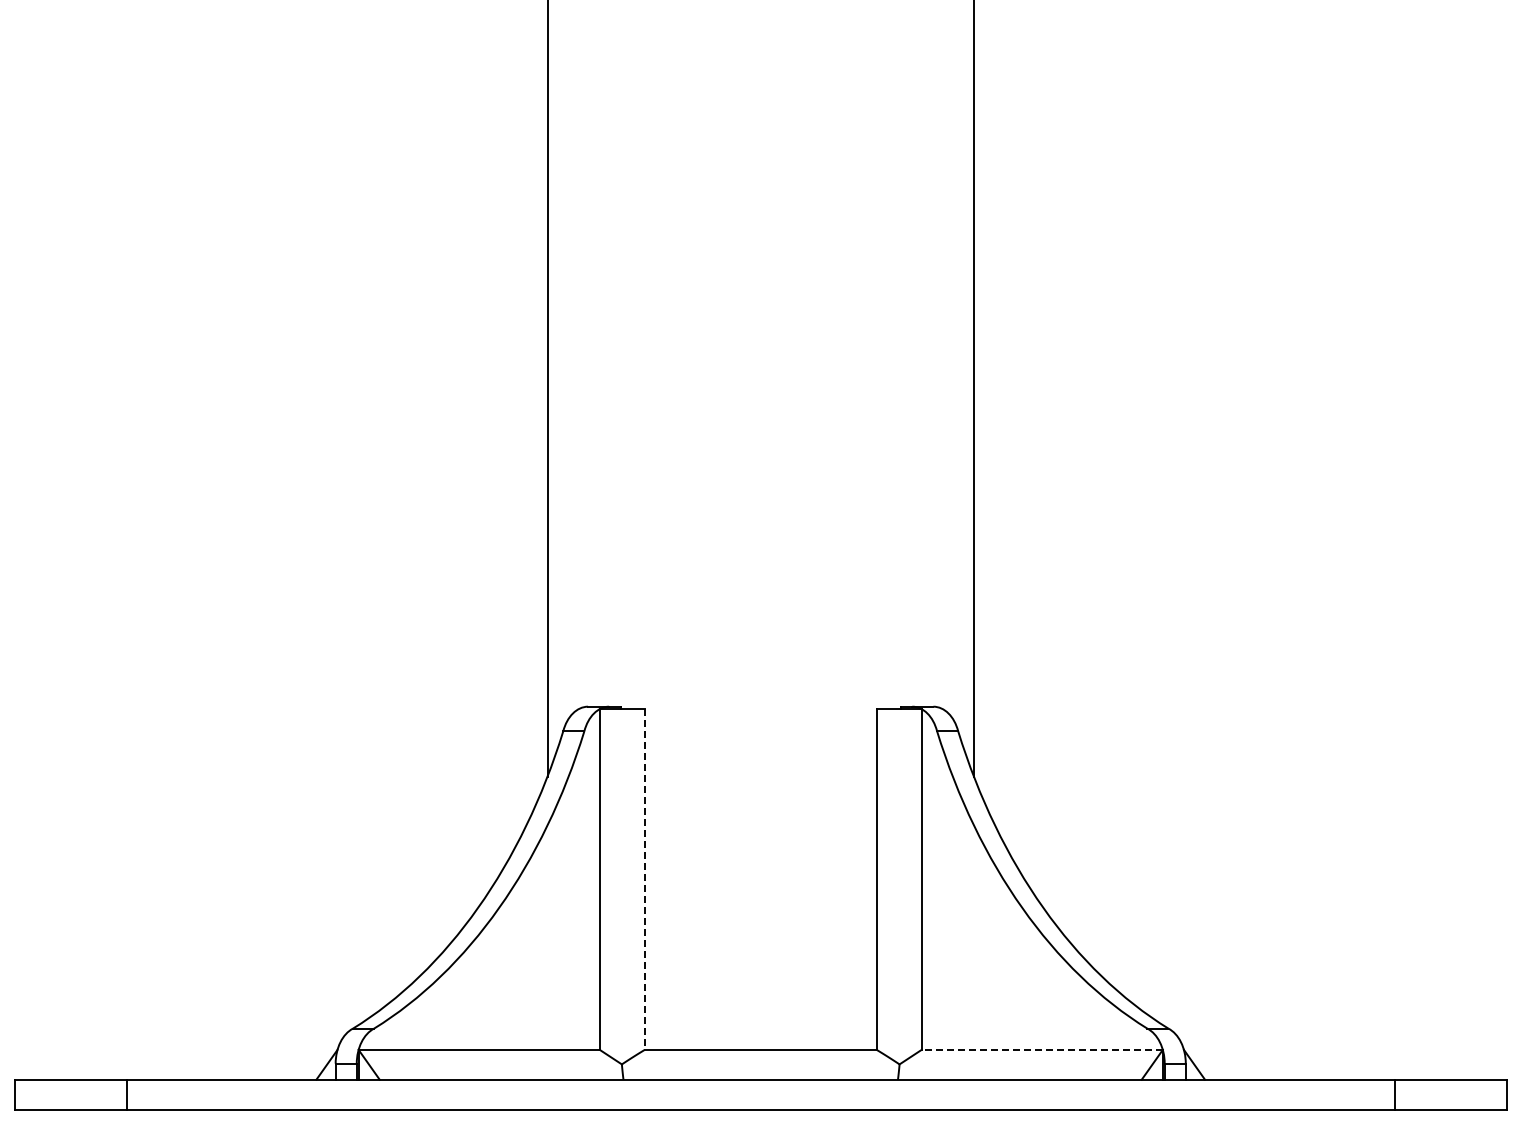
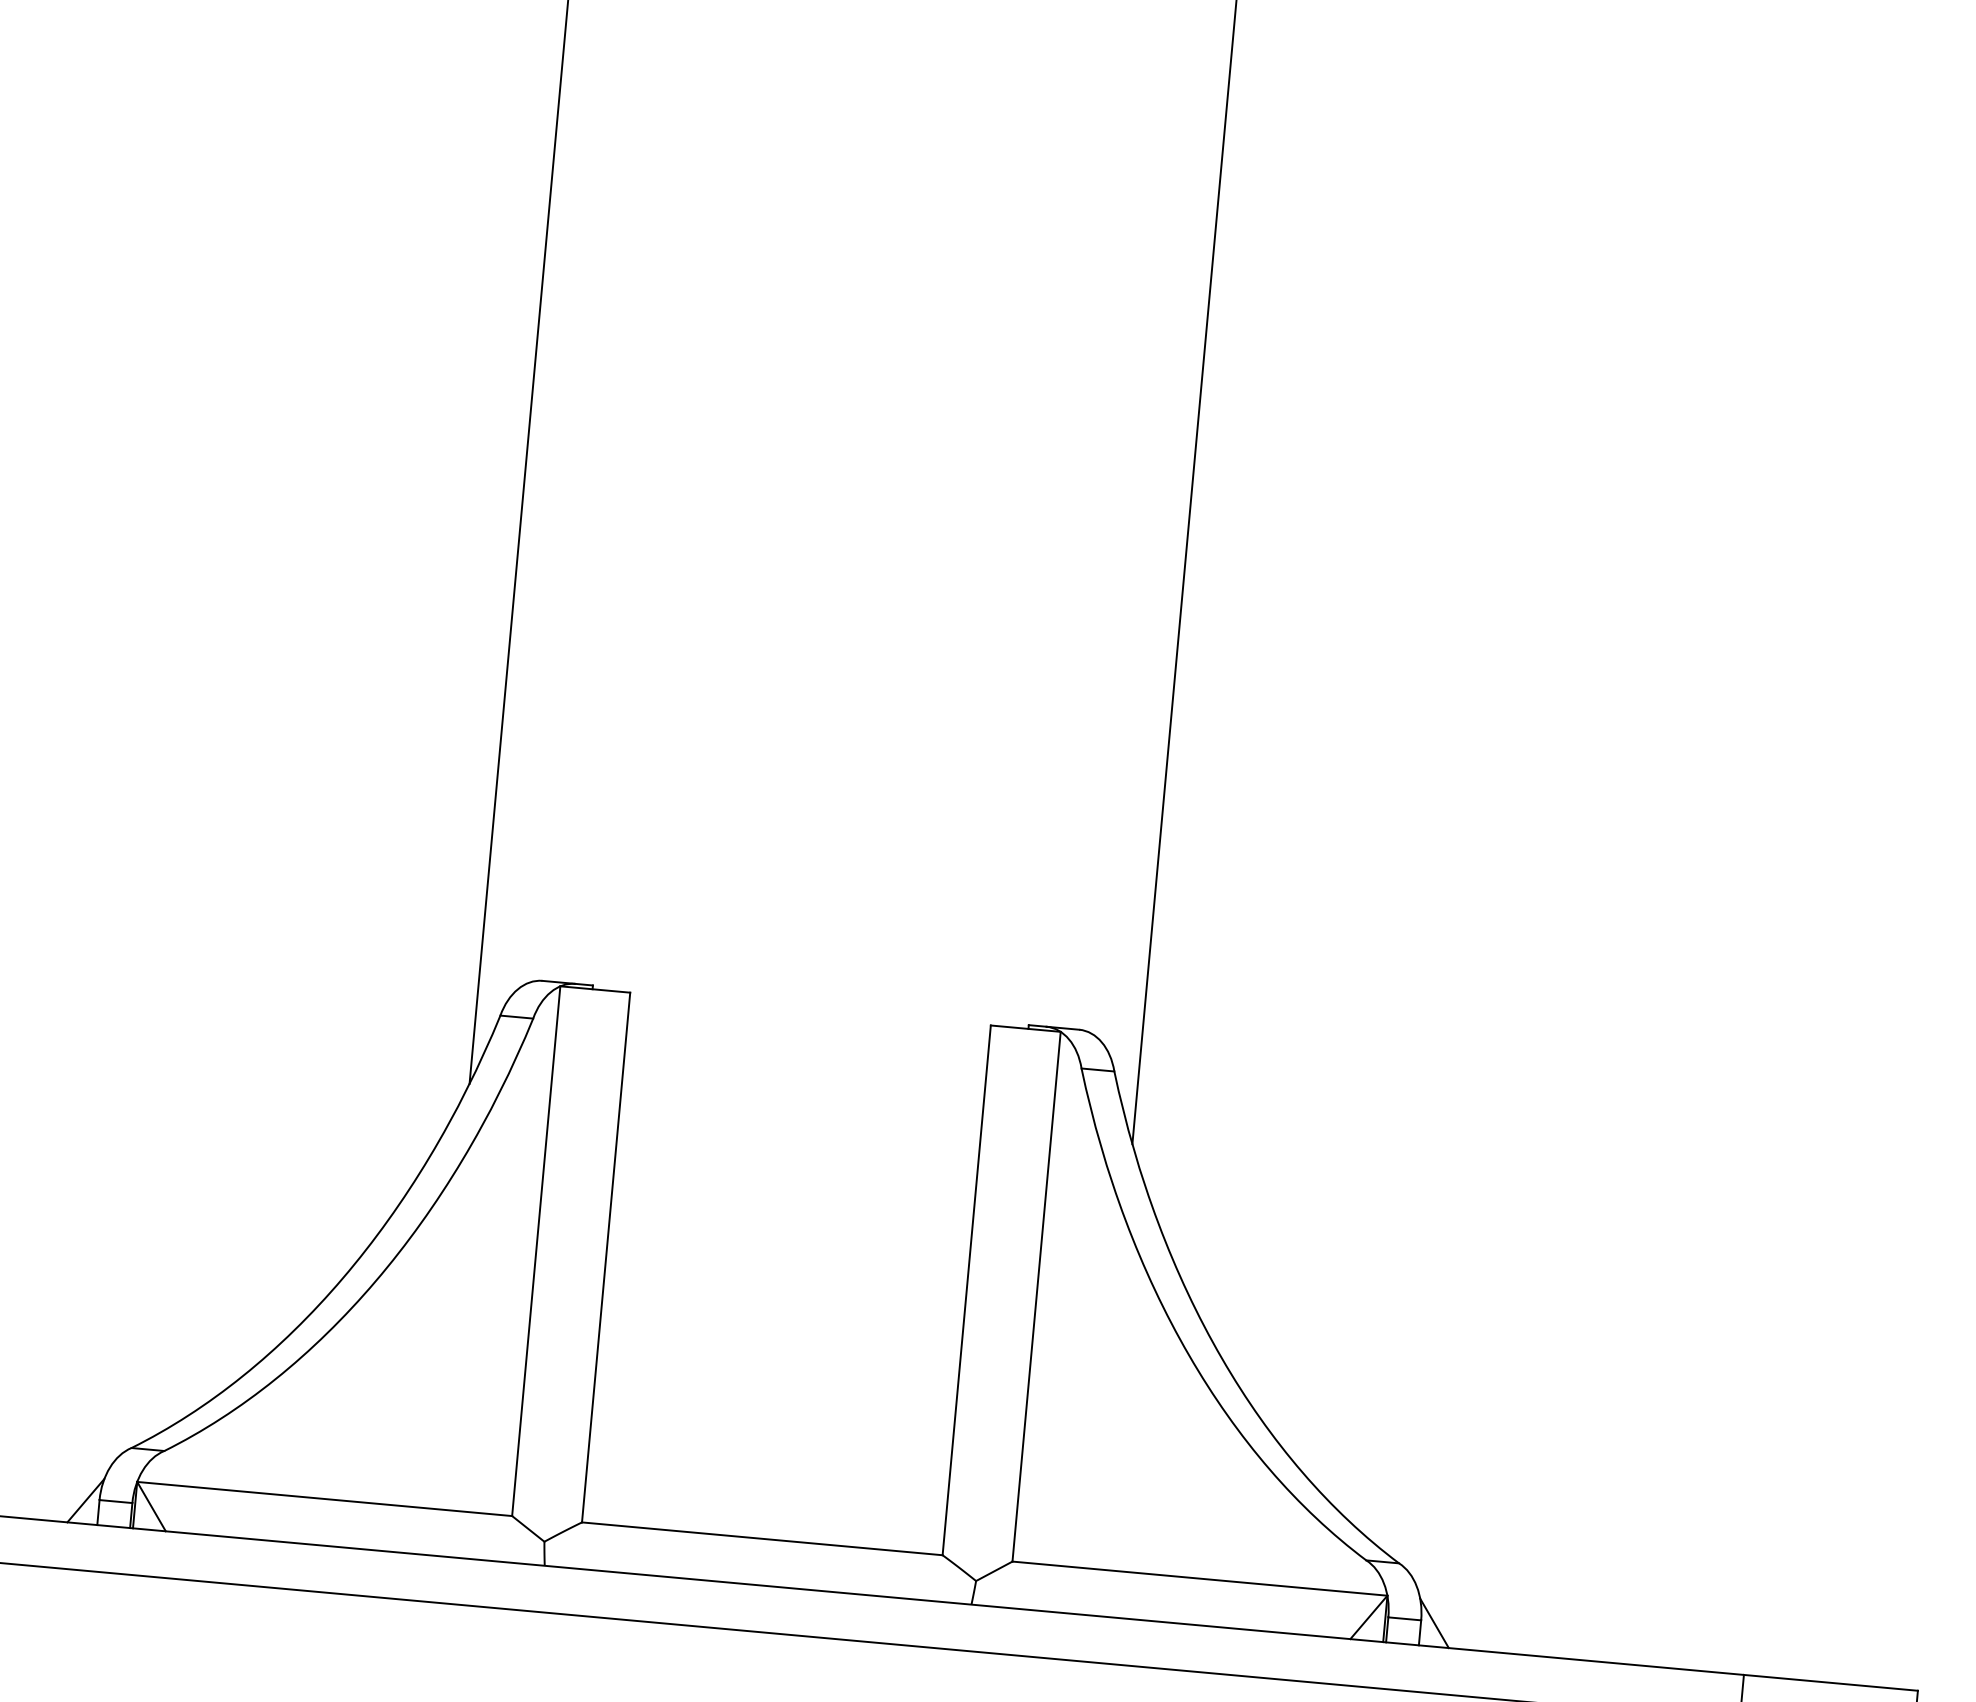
line: (644, 880) -> (605, 1259), dashed -> solid
line: (1042, 1049) -> (1200, 1578), dashed -> solid

